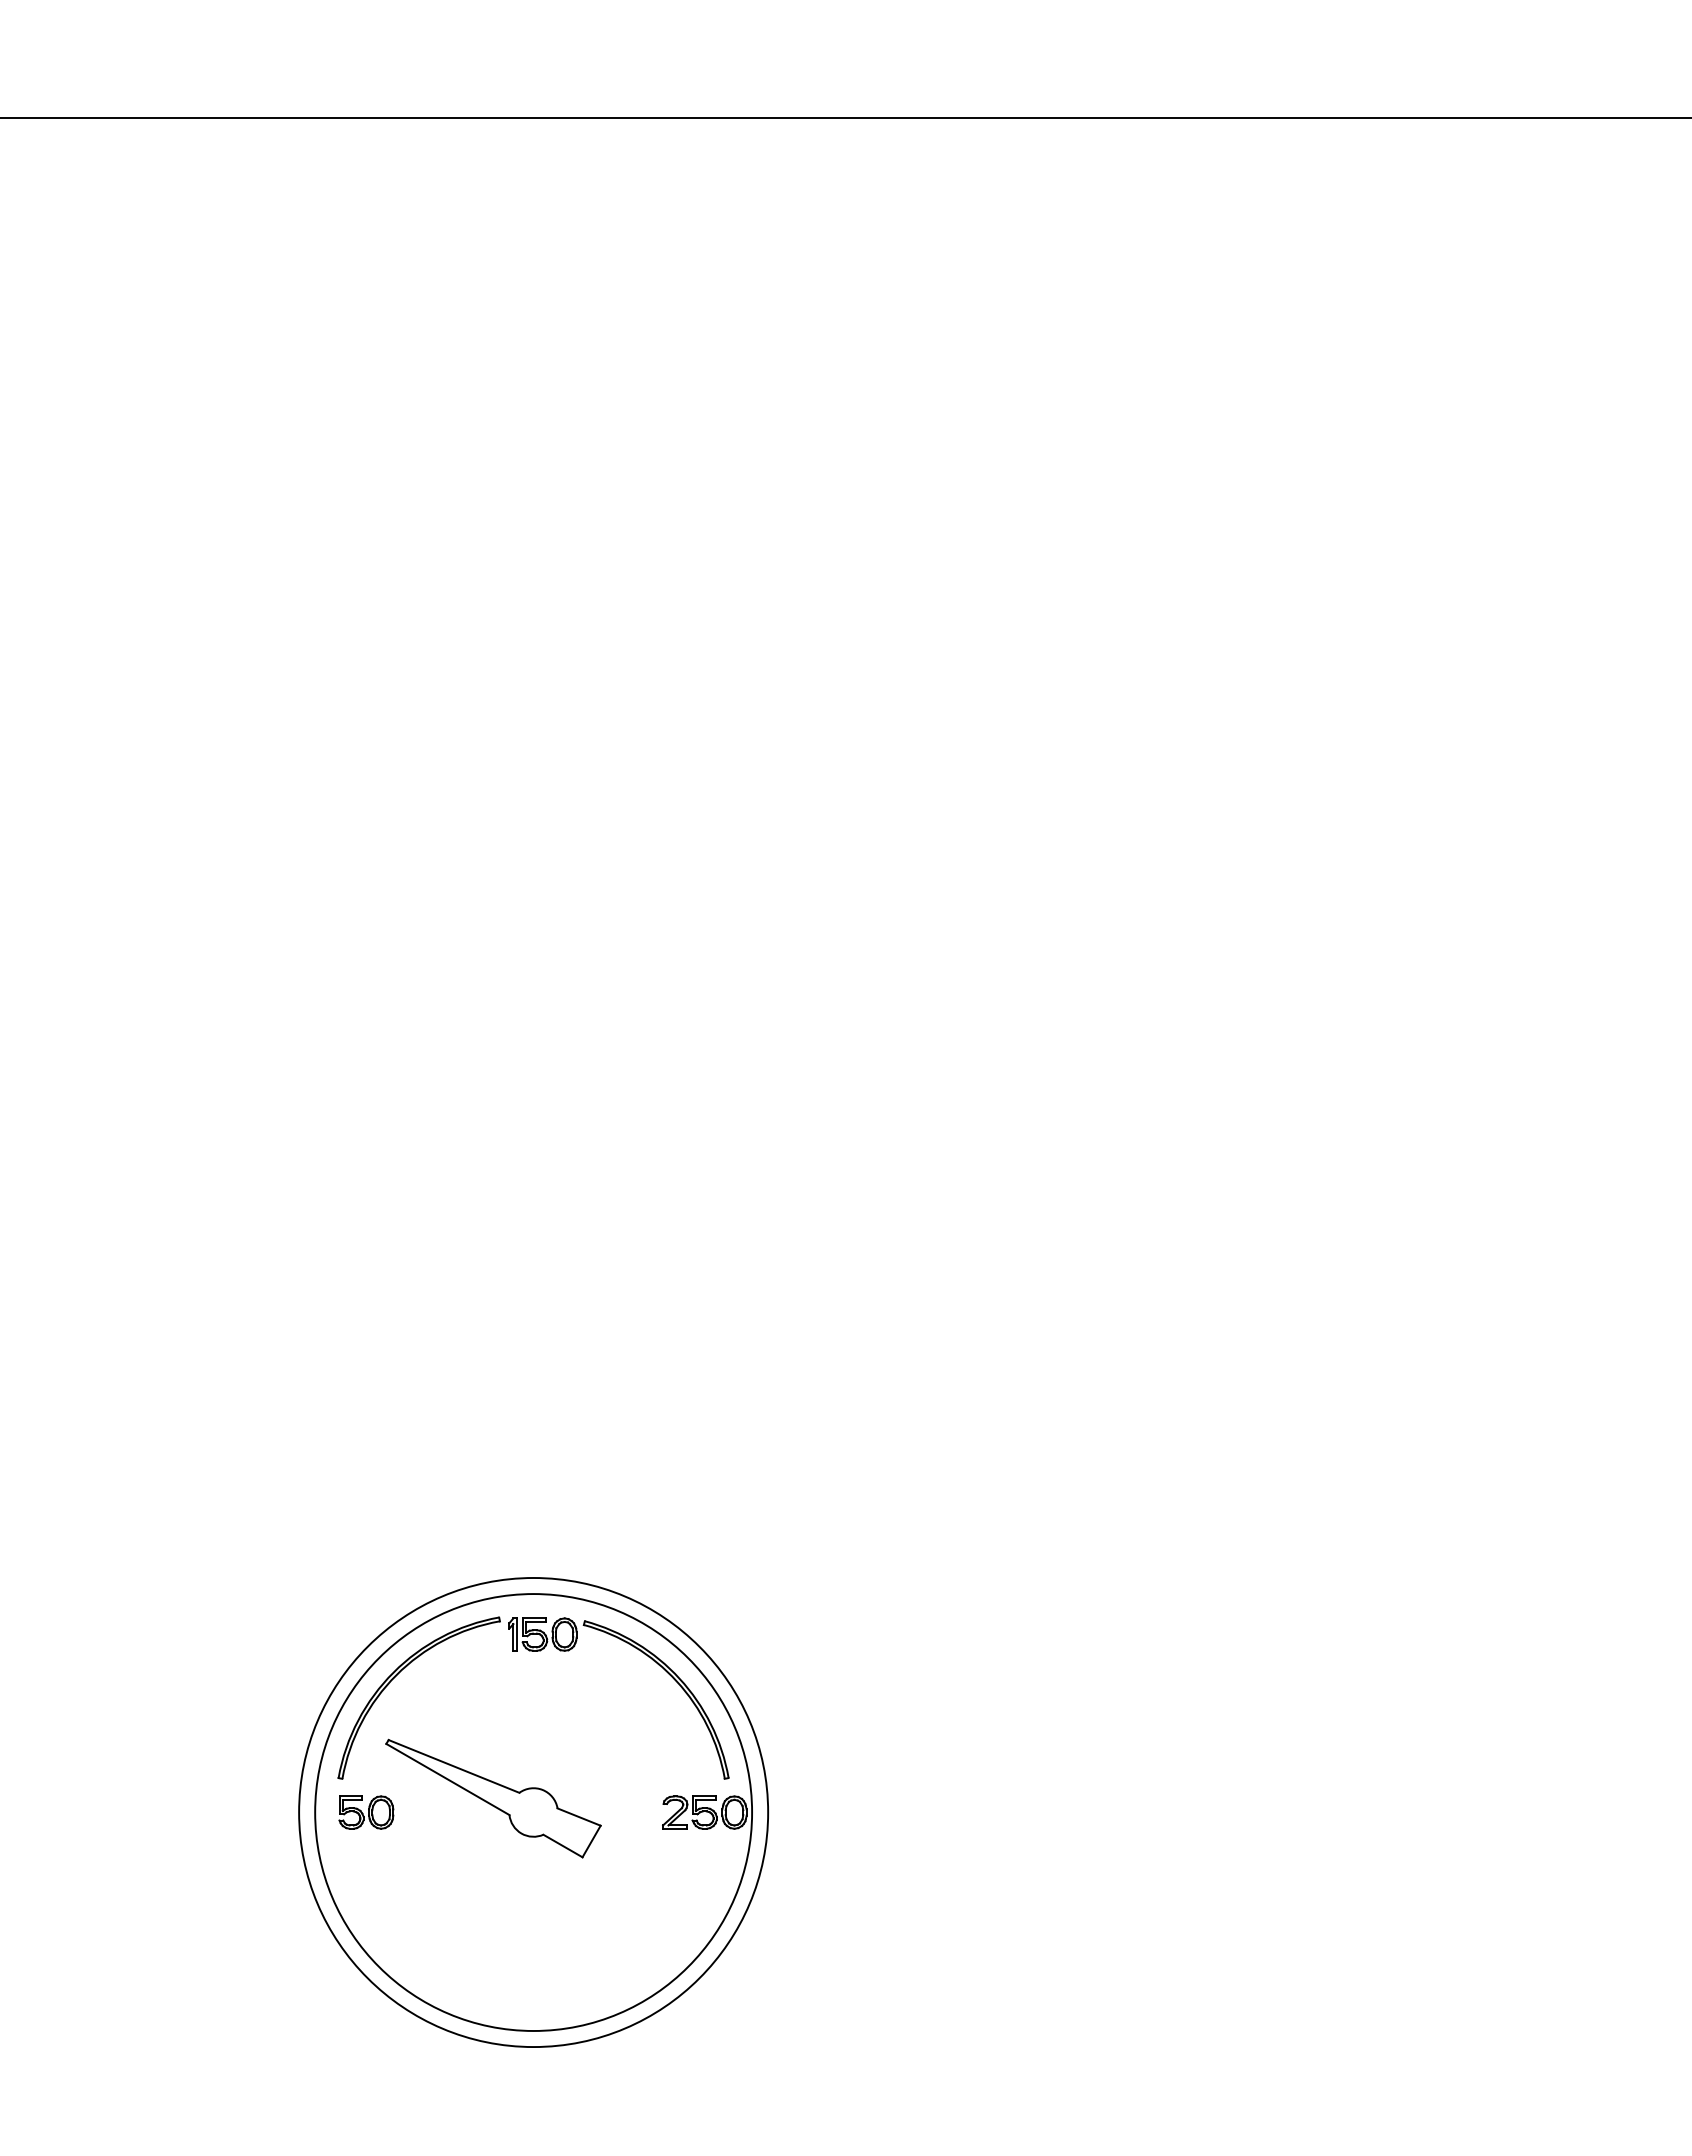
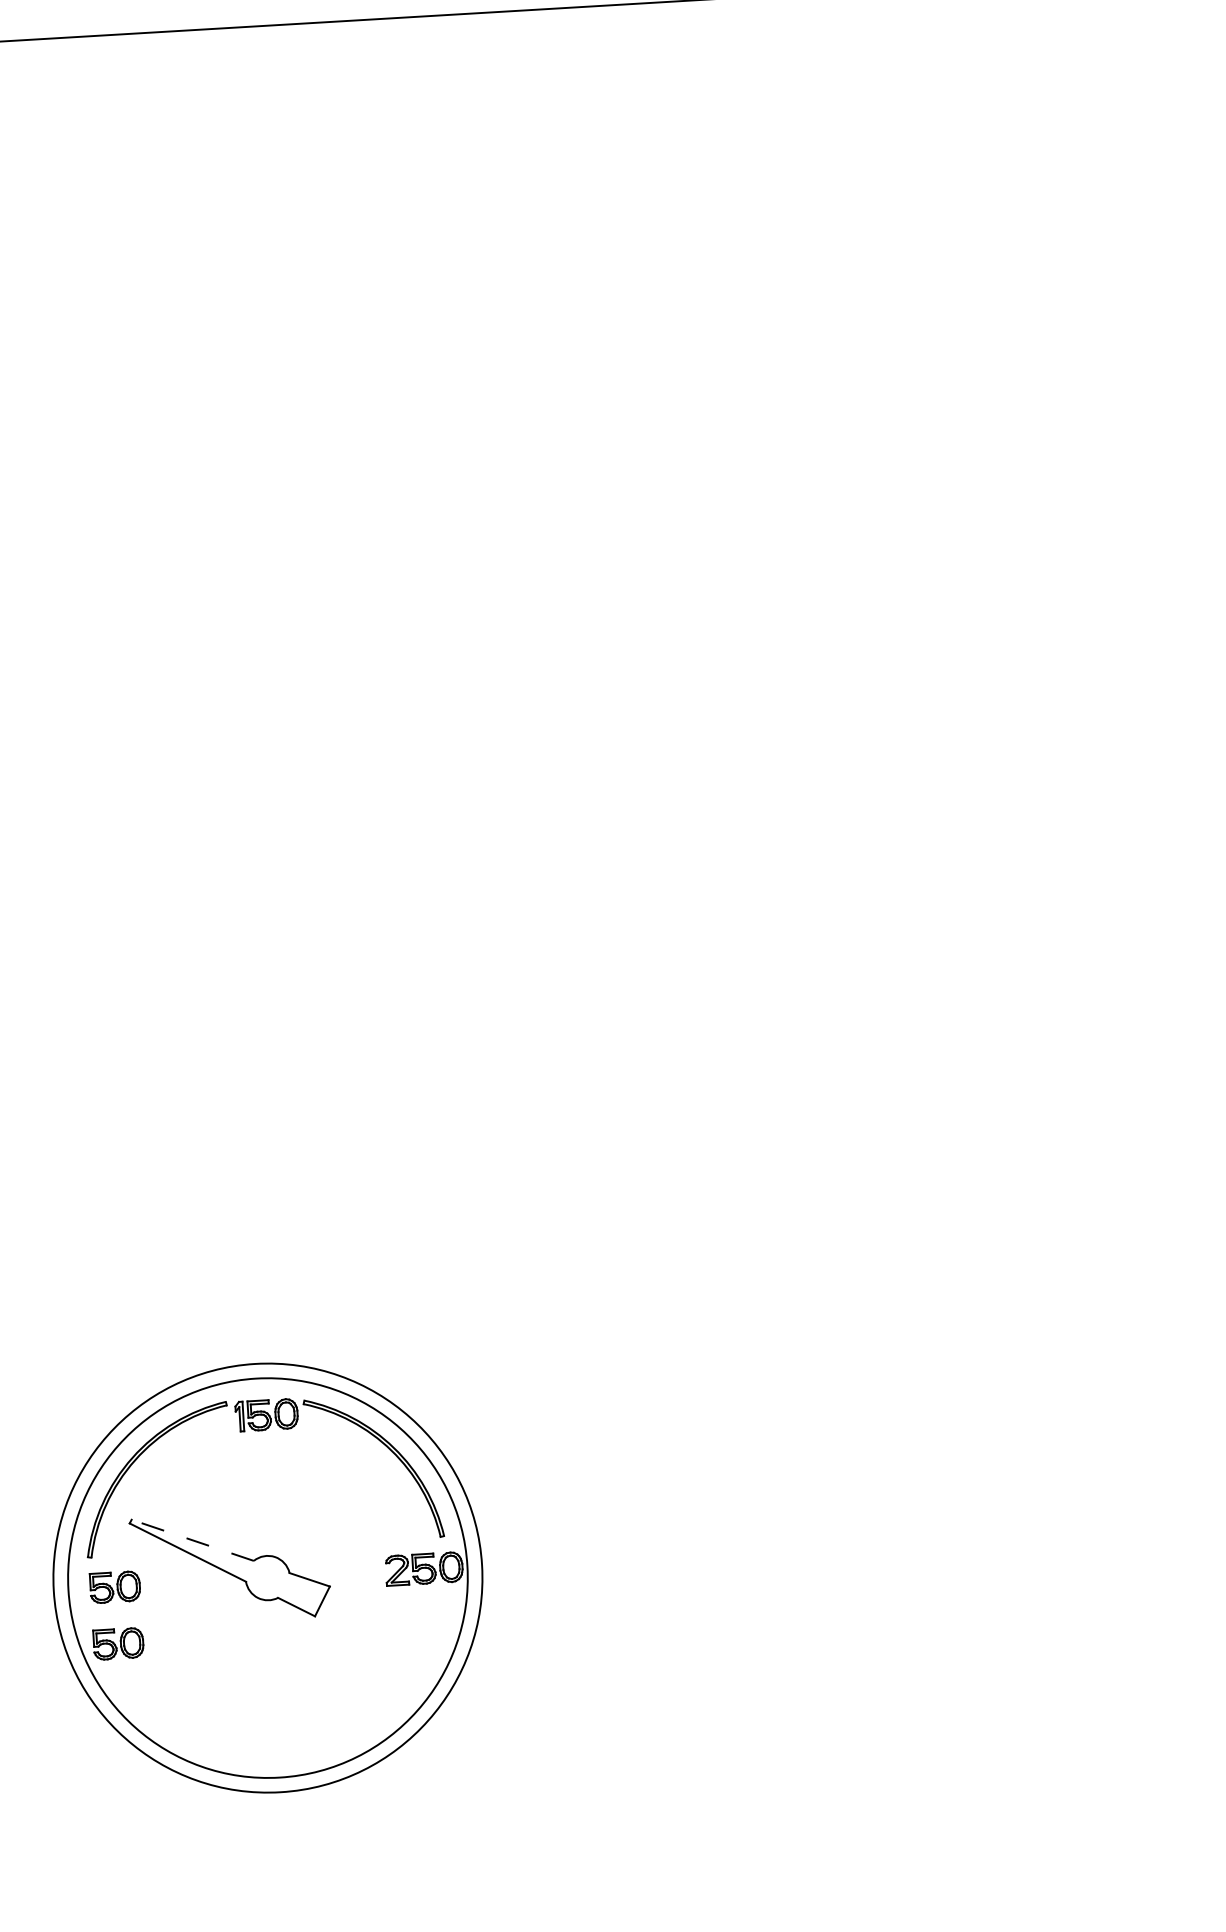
line: (453, 1766) -> (192, 1540), solid -> dashed
part: (366, 1874) -> (118, 1643), added

